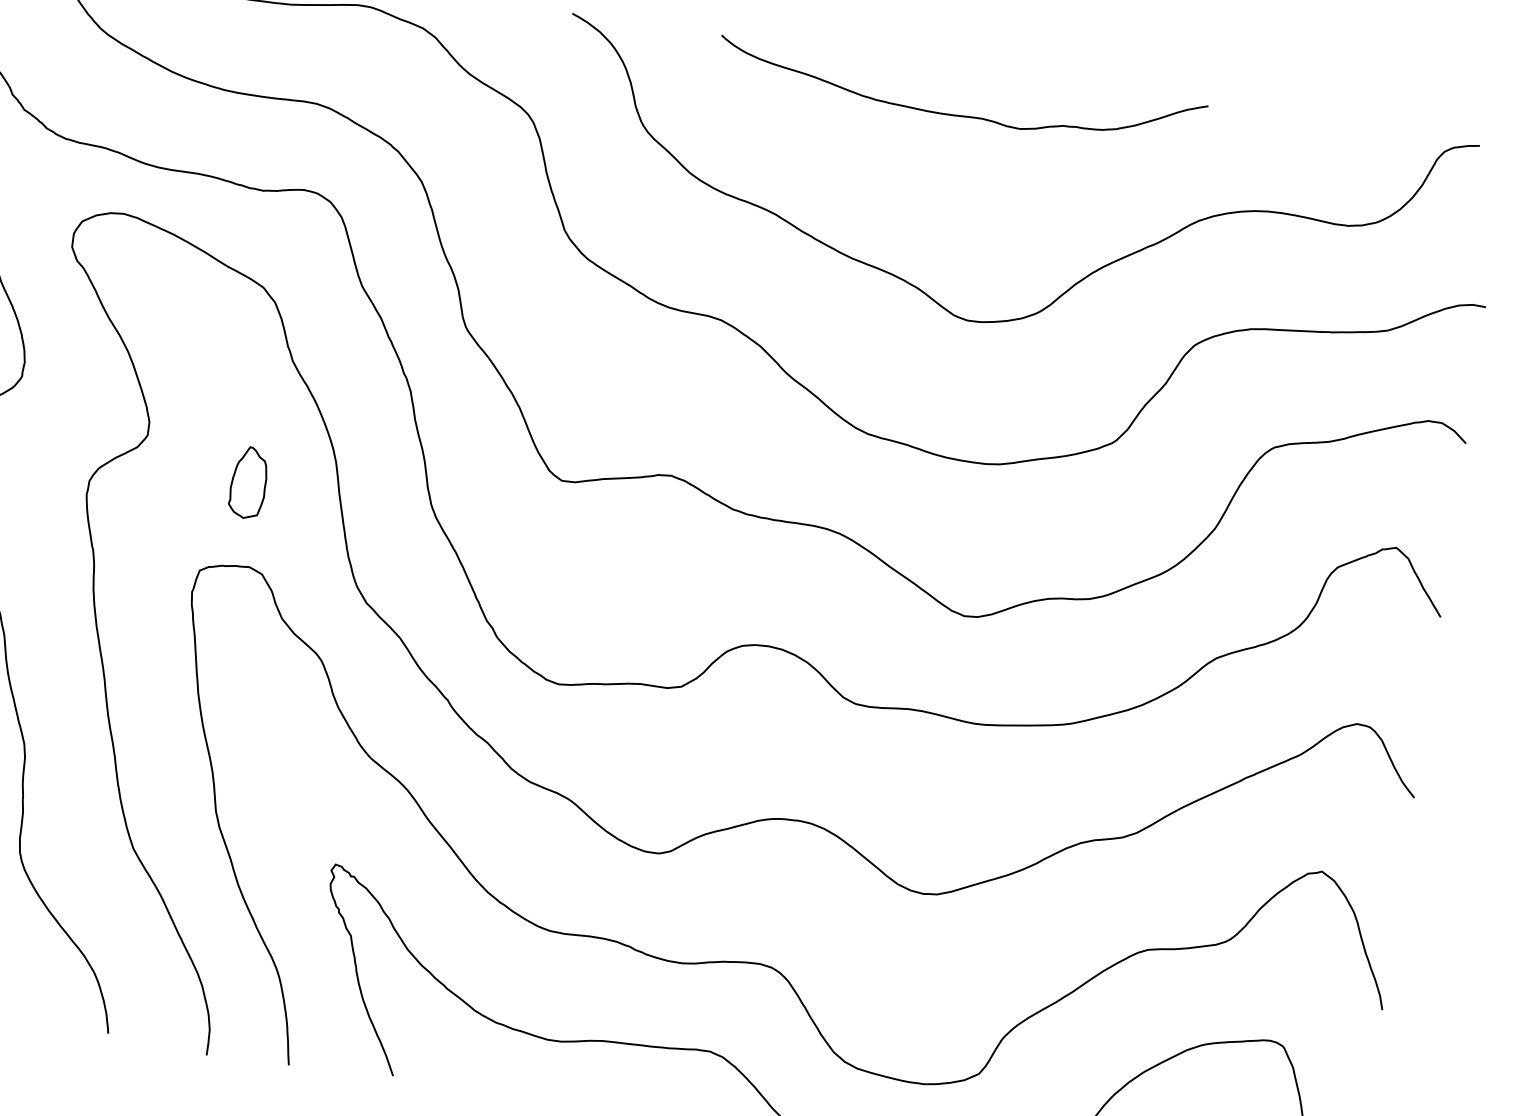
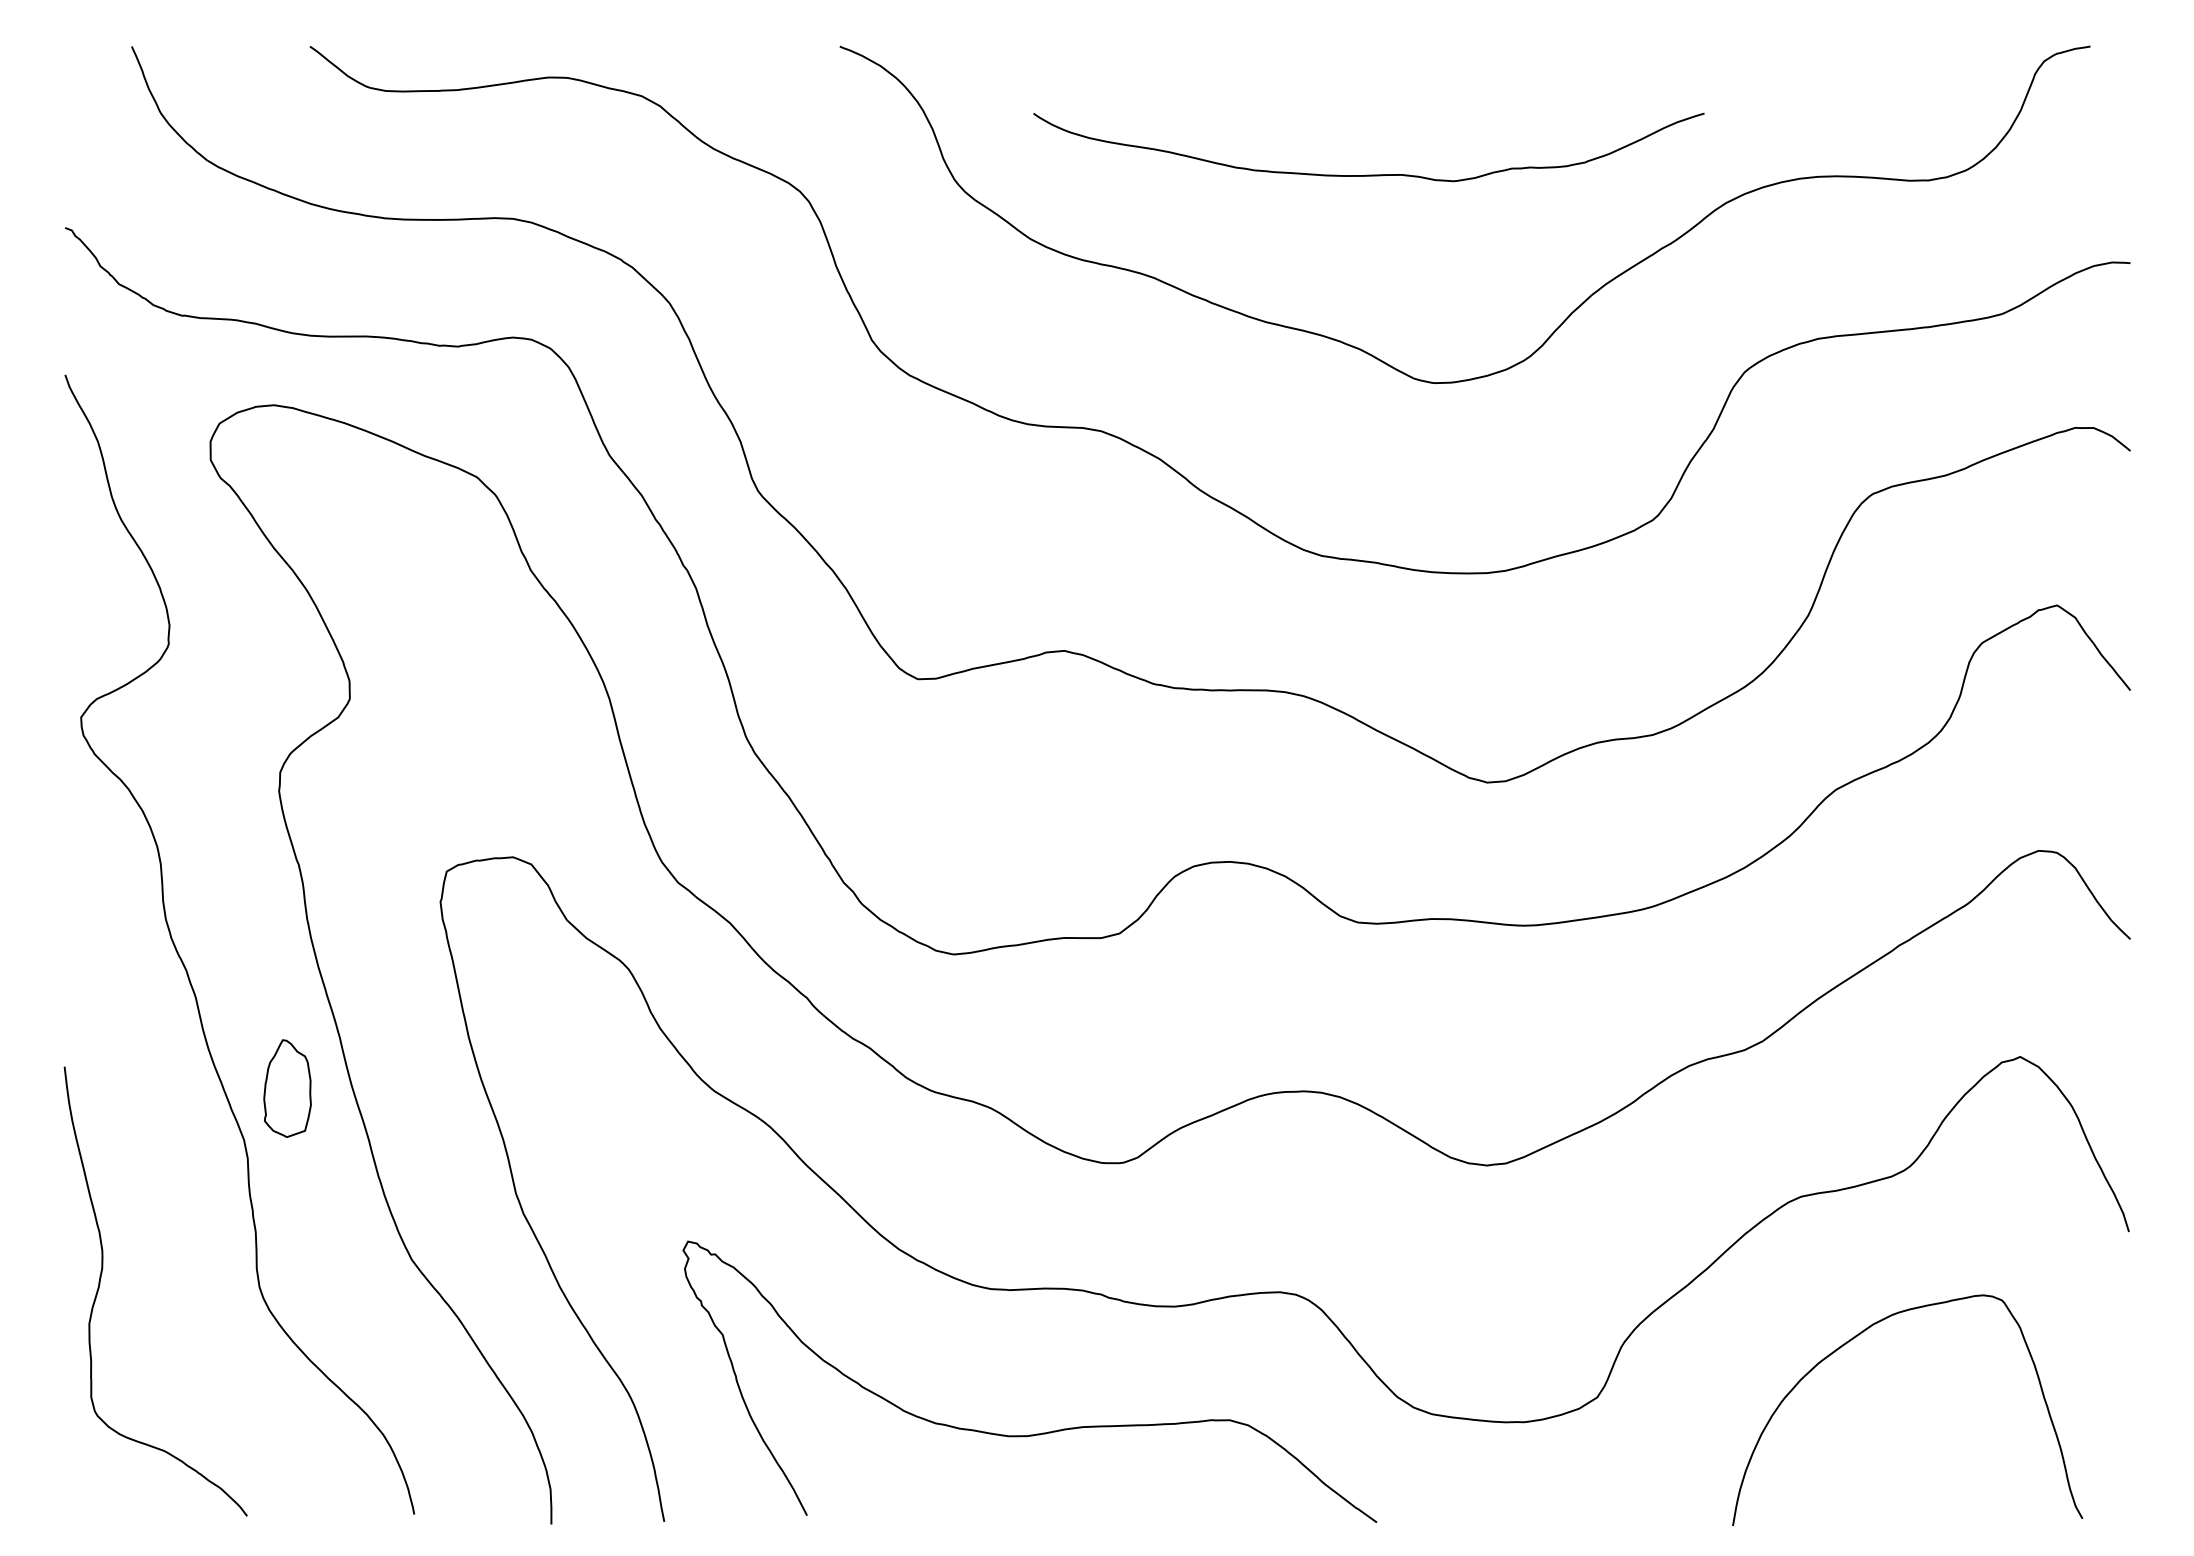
curve: (958, 114) -> (1368, 174), moved
part: (248, 482) -> (287, 1088), moved

